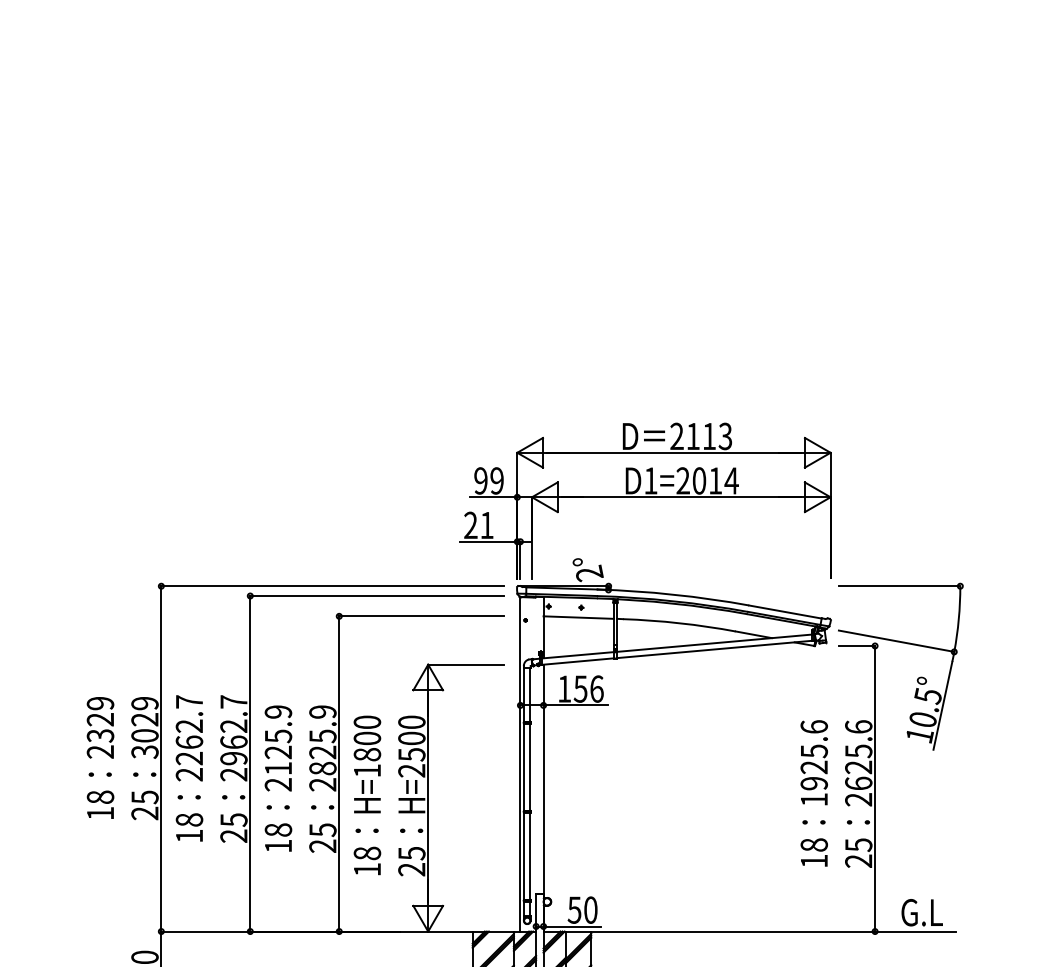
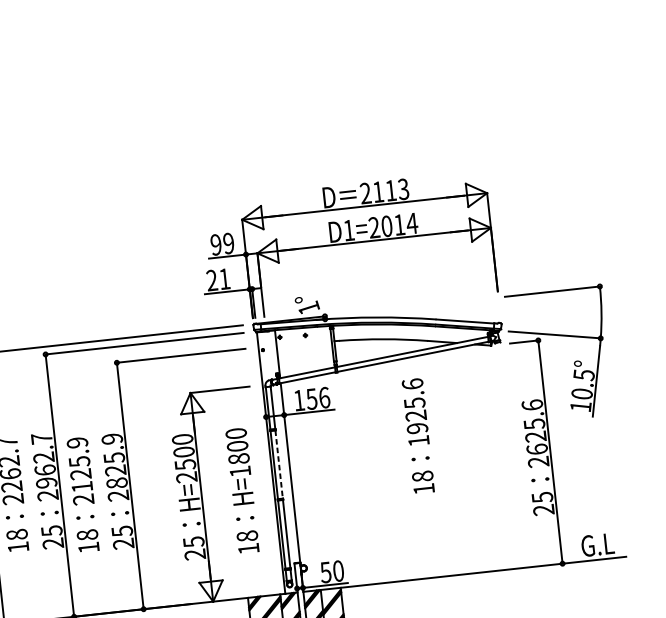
text: (589, 573) -> (308, 308), 2° -> 1°
line: (578, 617) -> (304, 343), removed
line: (530, 767) -> (279, 464), solid -> dashed
text: (813, 793) -> (417, 436), moved
text: (367, 795) -> (242, 490), moved

